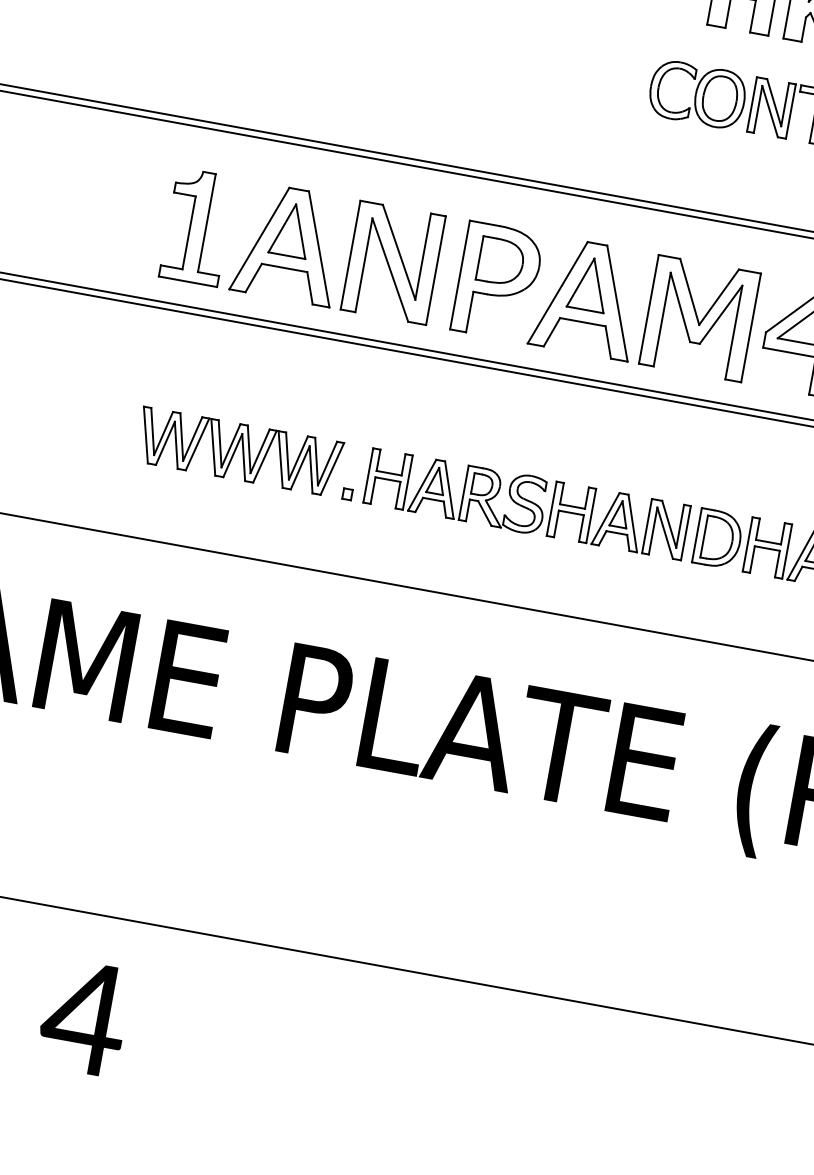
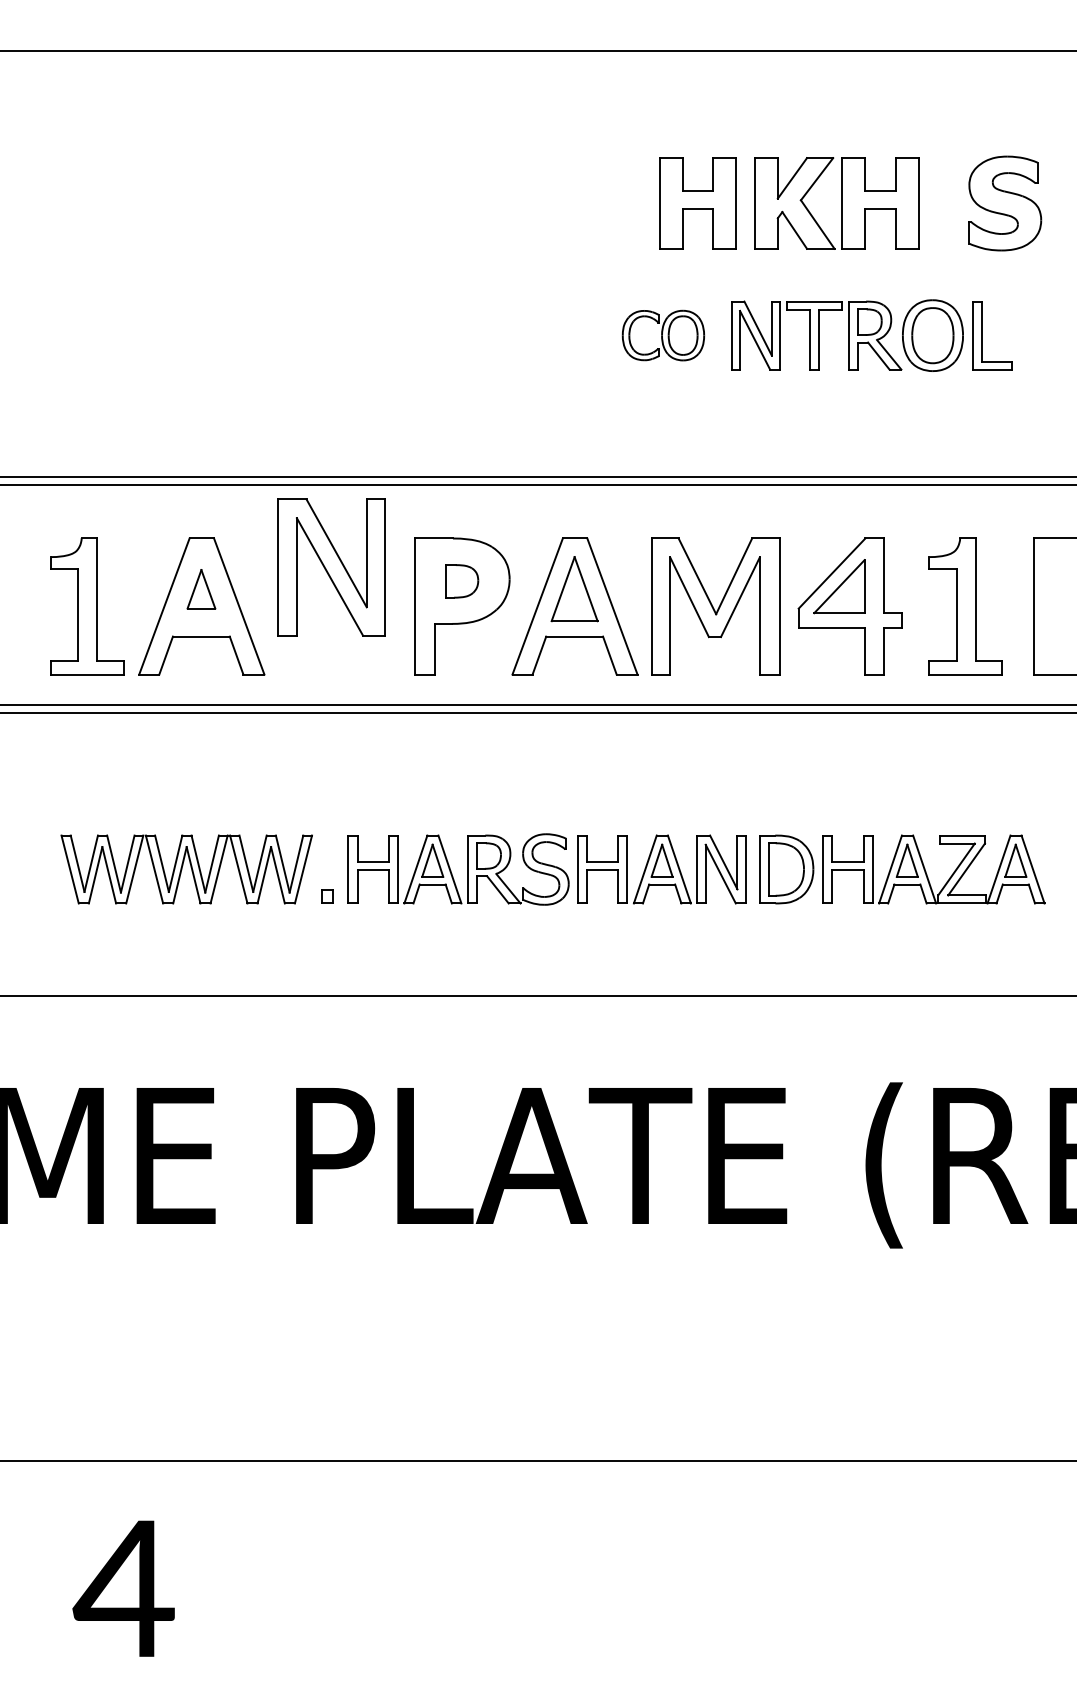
part: (697, 94) -> (663, 335), size x0.7
part: (291, 230) -> (201, 589), size x0.6
part: (500, 261) -> (461, 581), size x0.6
part: (392, 262) -> (331, 567), moved

